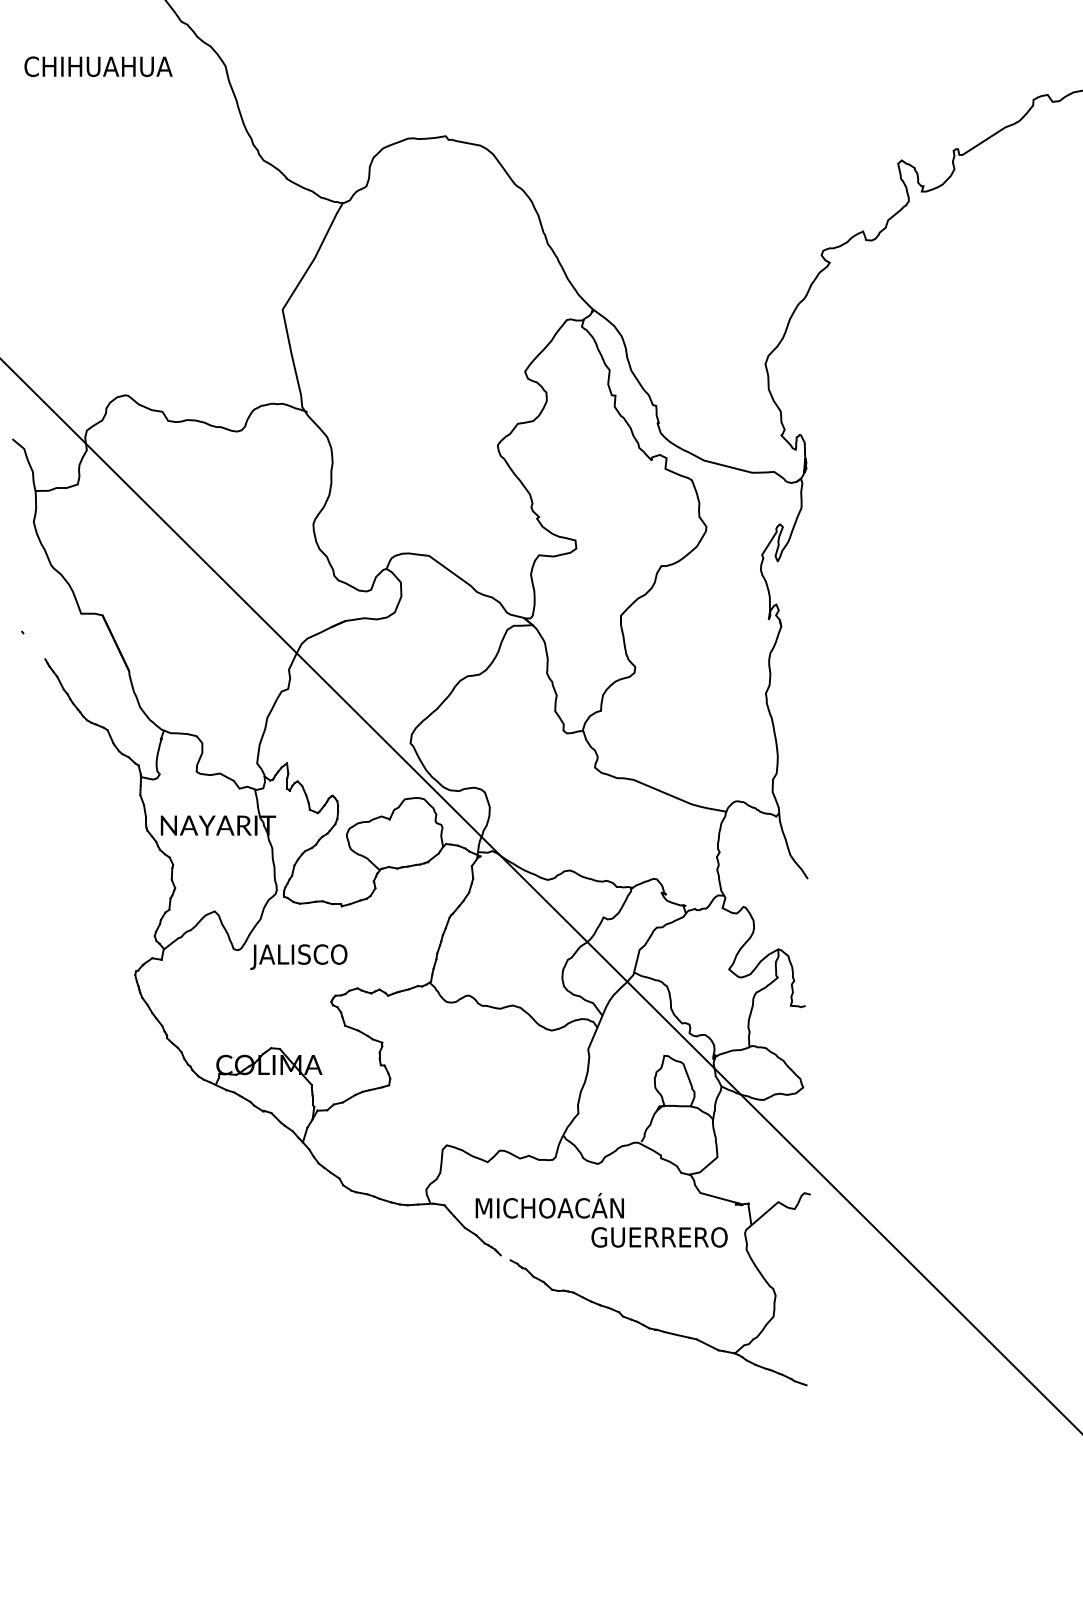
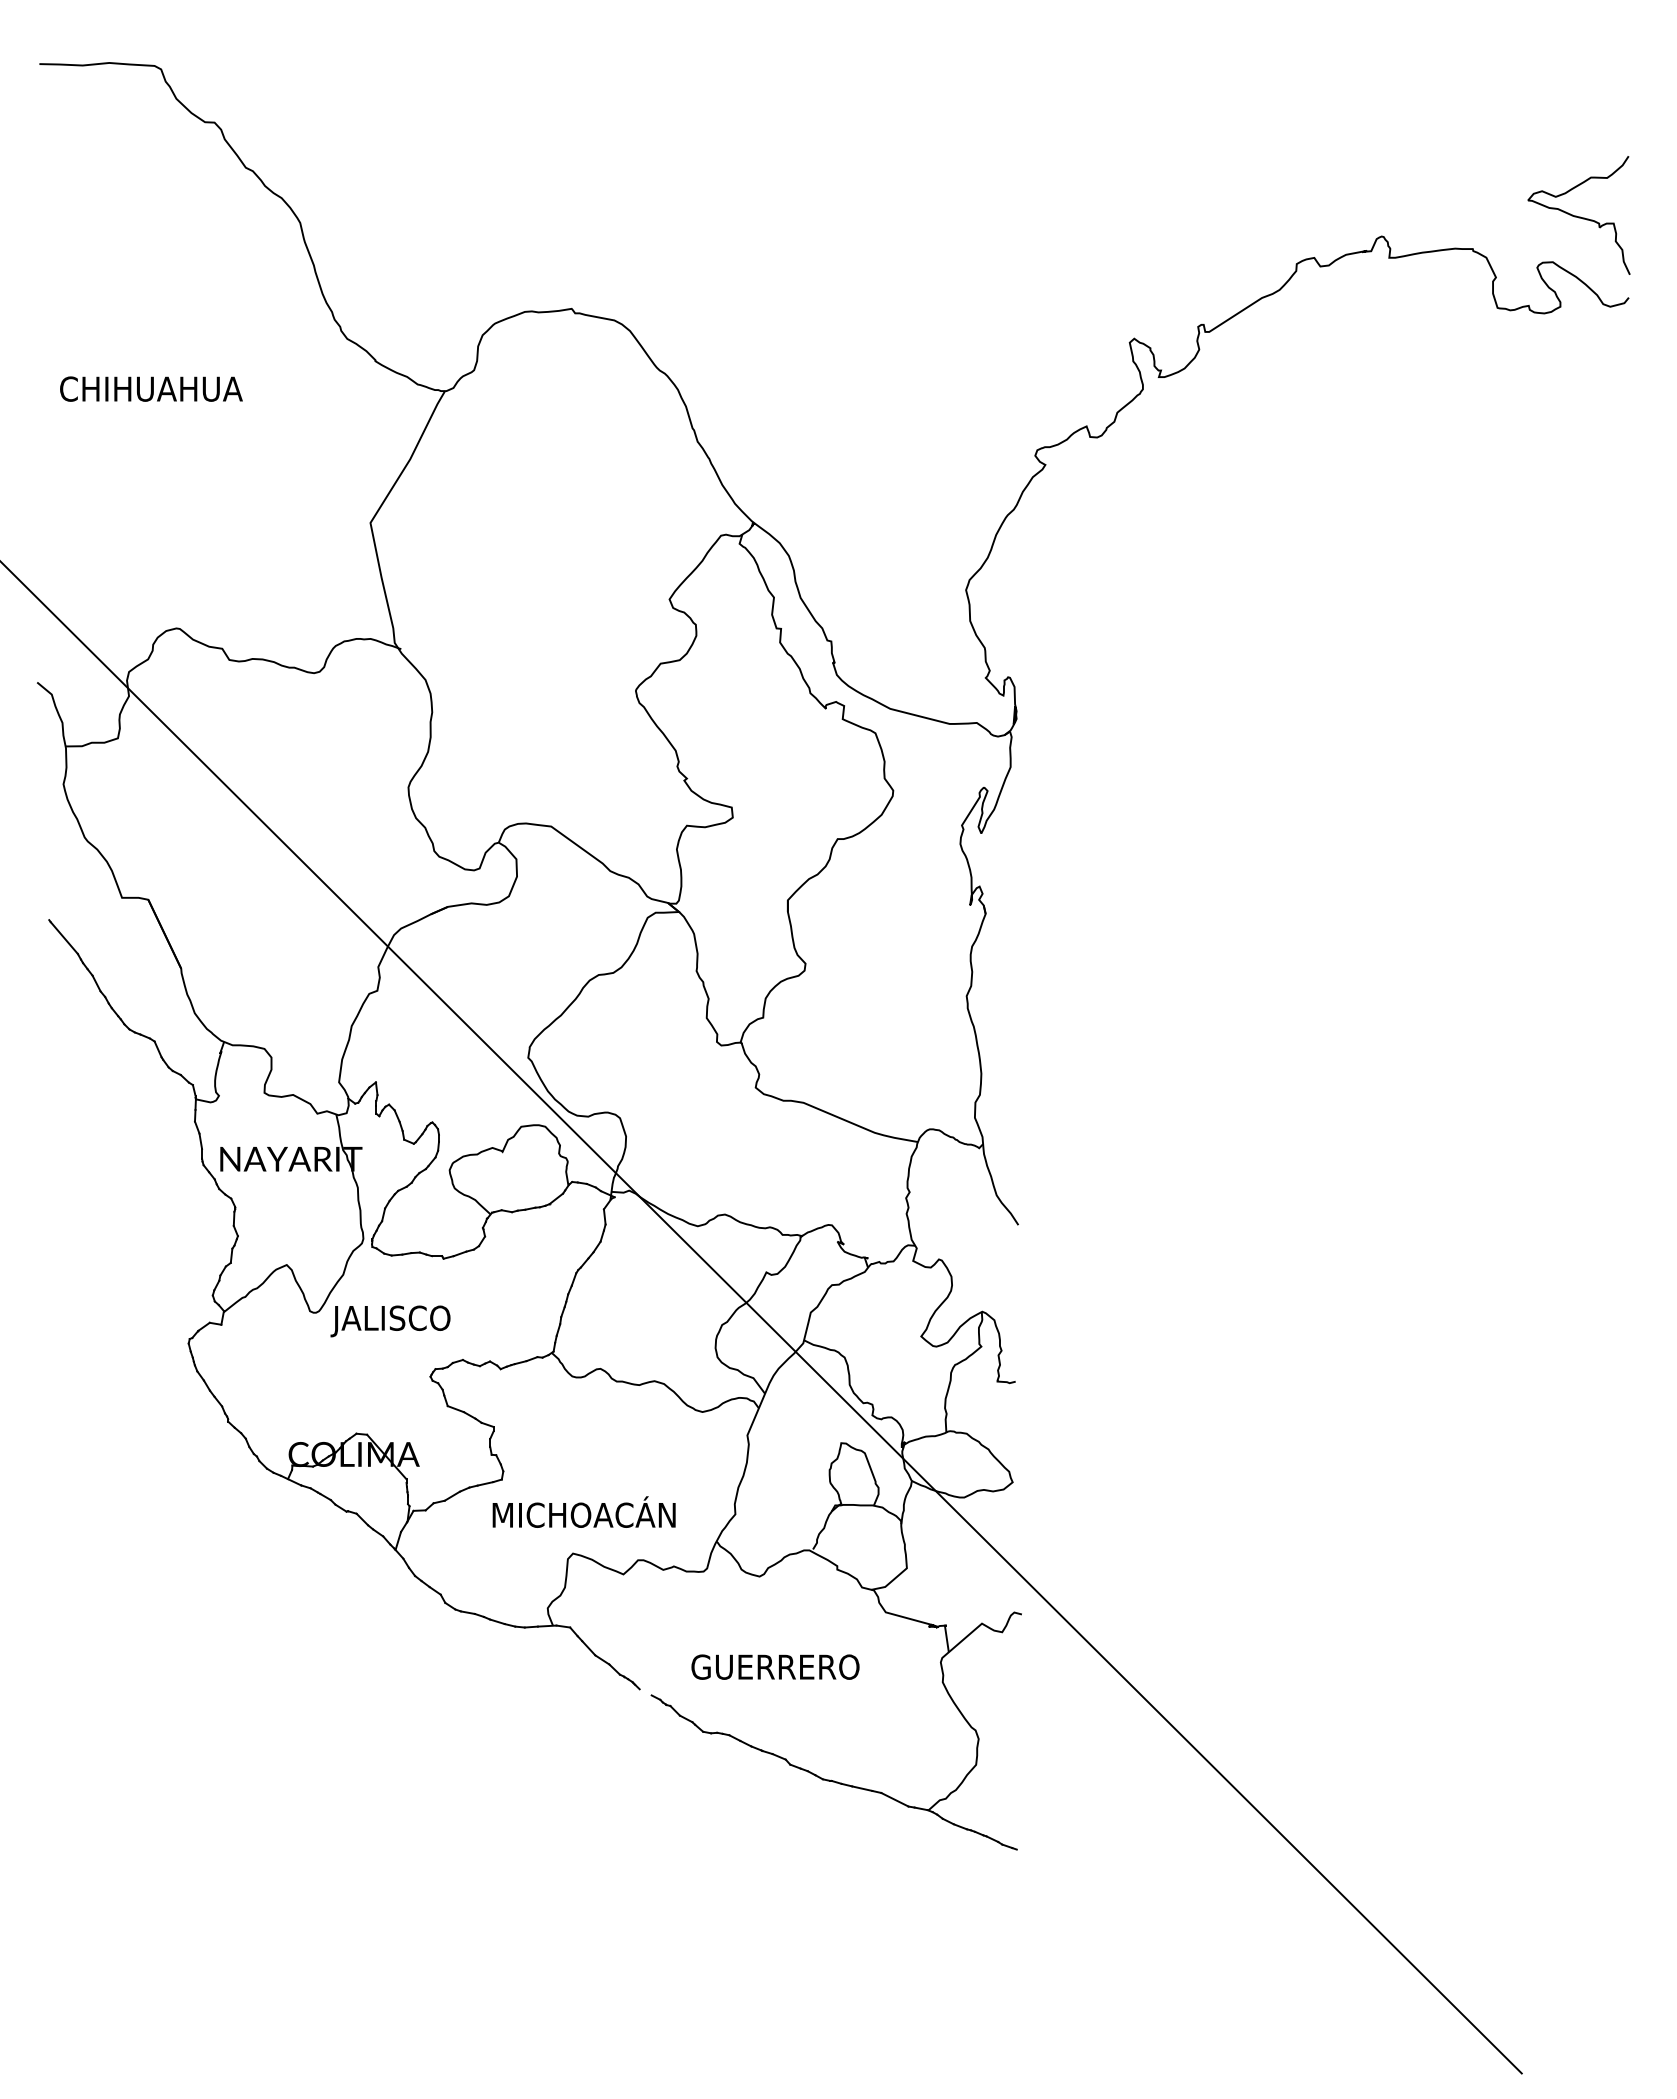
text: (98, 66) -> (151, 388), moved
line: (33, 646) -> (63, 938), added
text: (549, 1205) -> (583, 1511), moved
text: (659, 1236) -> (775, 1666), moved

